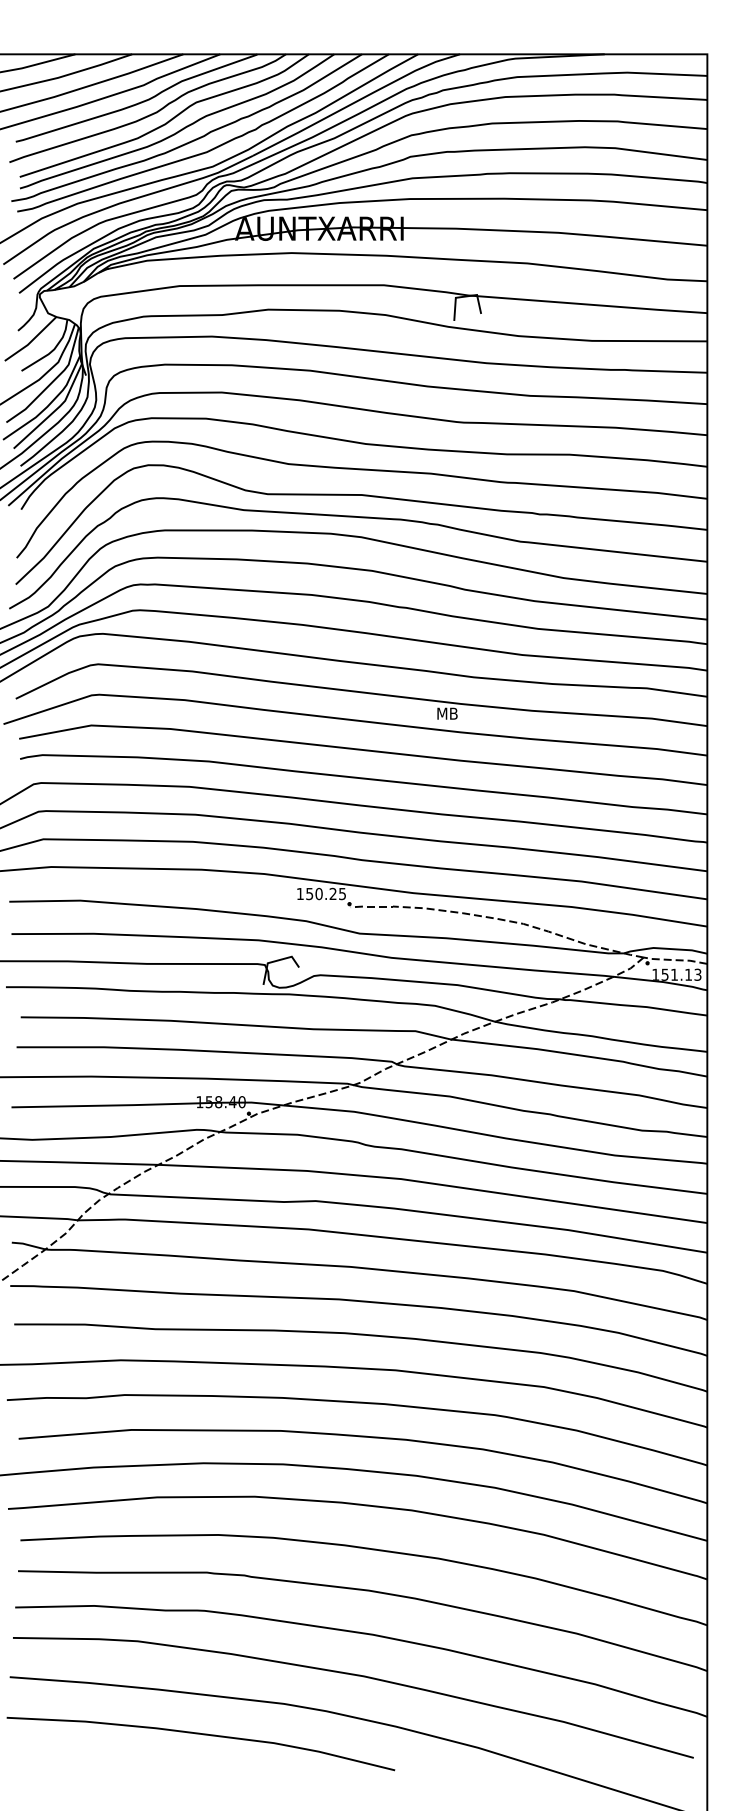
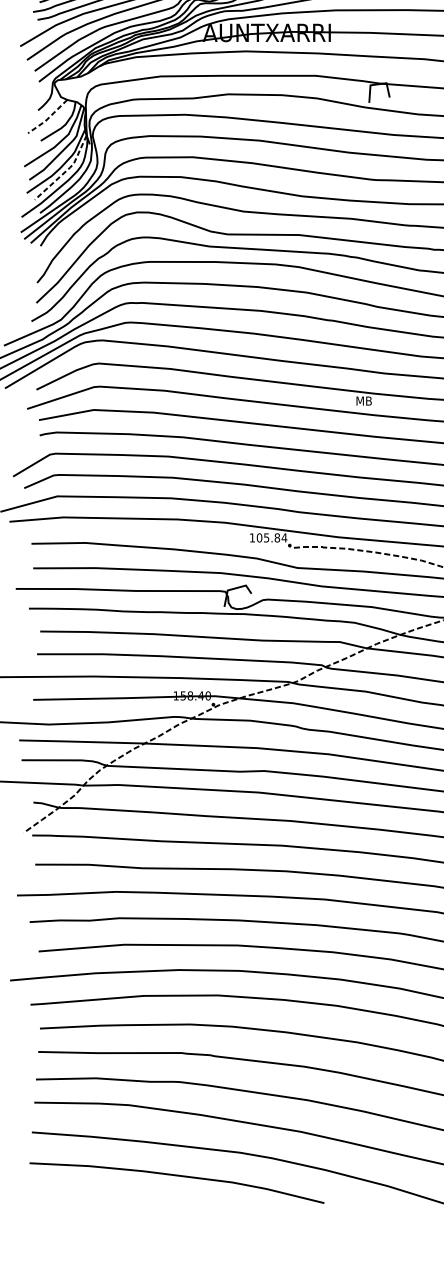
line: (31, 340) -> (48, 117), solid -> dashed
line: (55, 410) -> (66, 170), solid -> dashed
text: (326, 893) -> (272, 537), 150.25 -> 105.84

